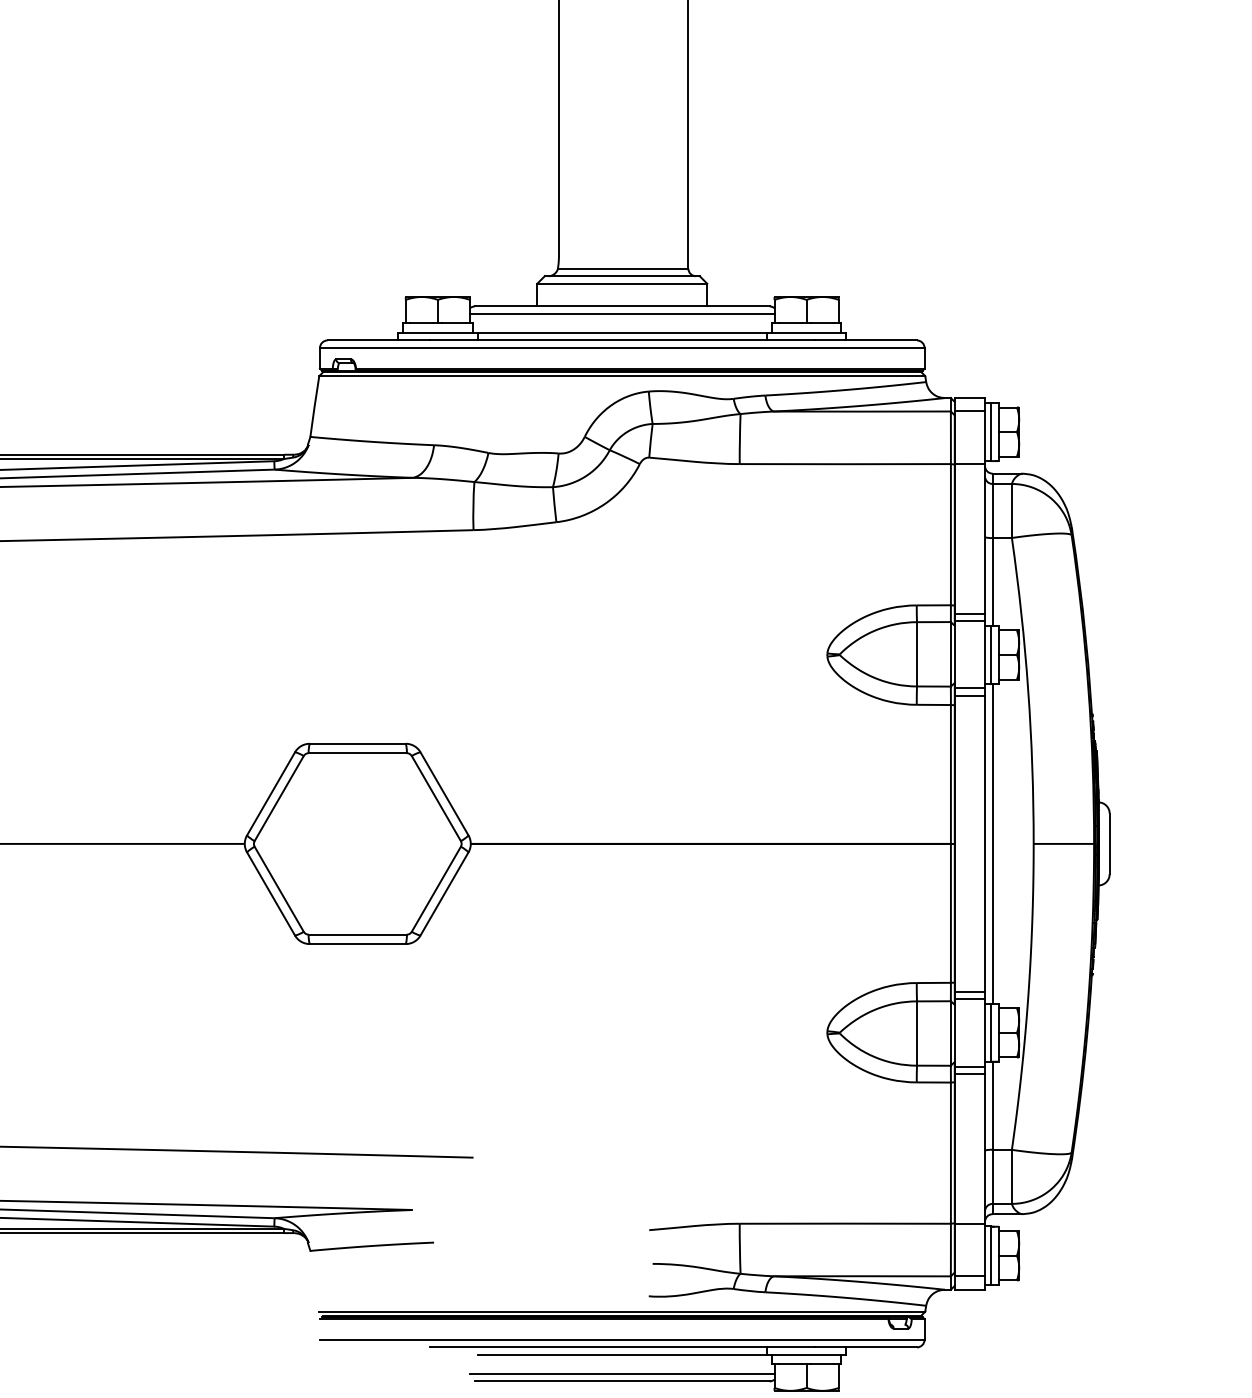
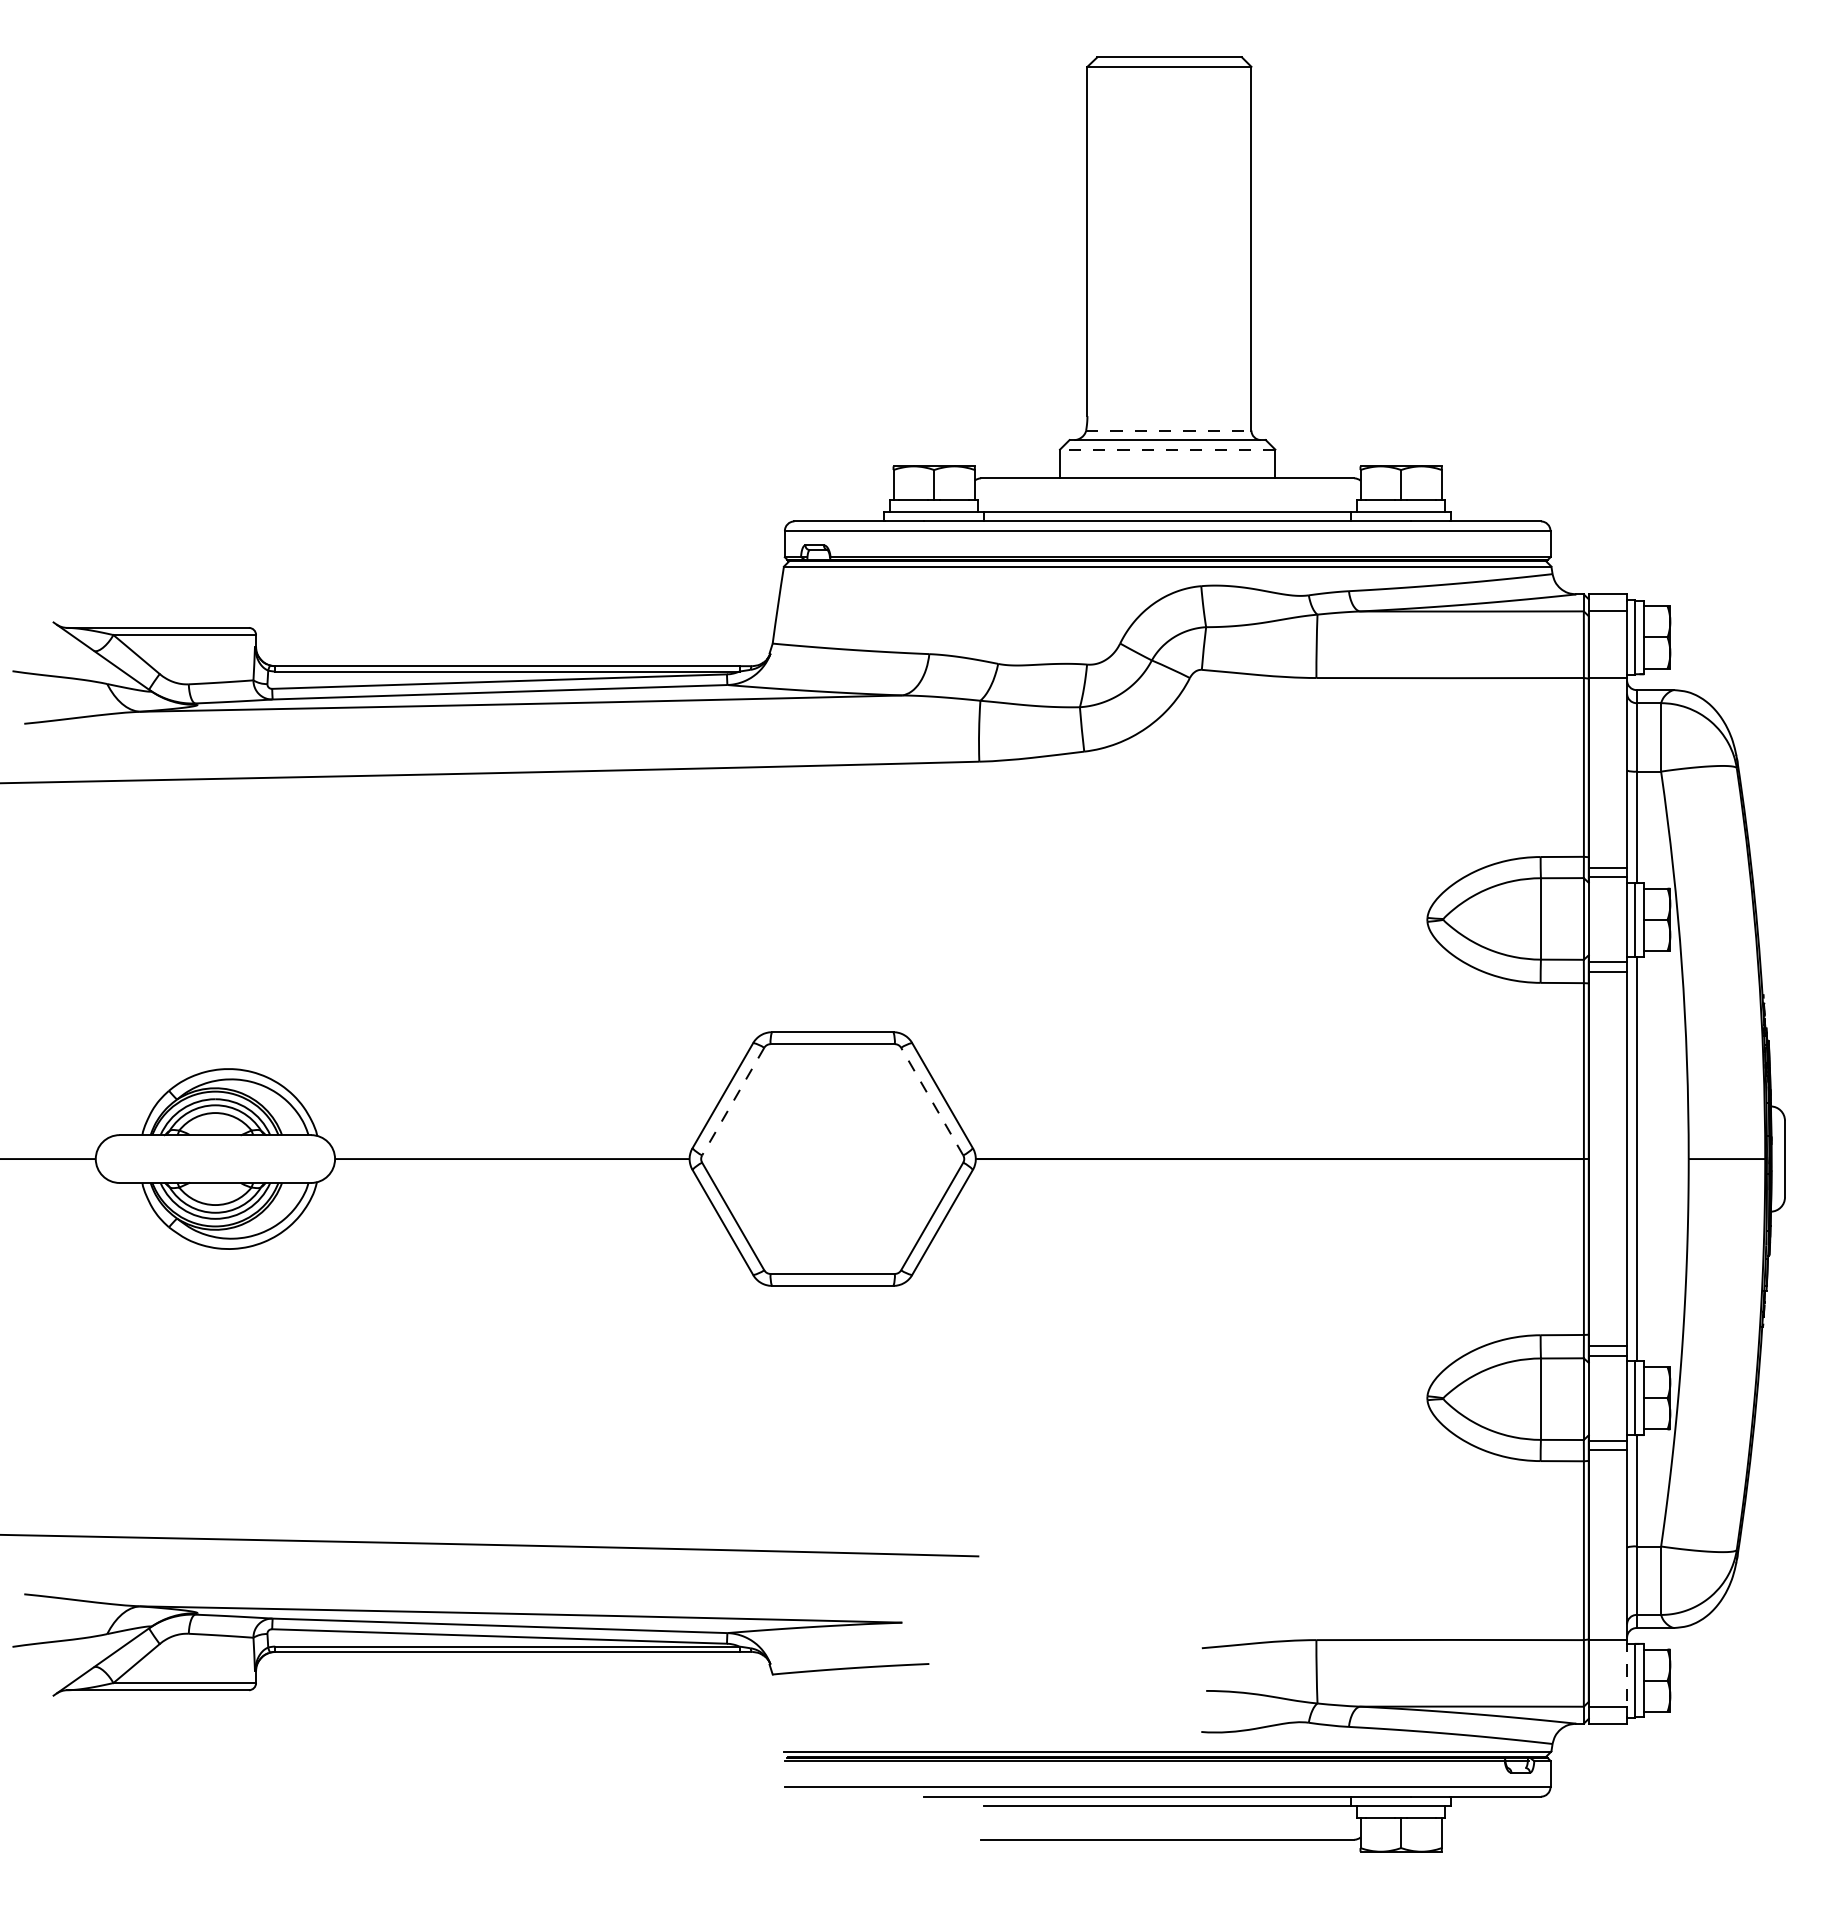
line: (622, 268) -> (1168, 430), solid -> dashed
line: (622, 283) -> (1167, 449), solid -> dashed
line: (622, 313) -> (1167, 487), removed
line: (435, 798) -> (931, 1101), solid -> dashed
line: (278, 799) -> (732, 1102), solid -> dashed
line: (985, 1250) -> (1627, 1673), solid -> dashed
line: (622, 1374) -> (1167, 1830), removed

